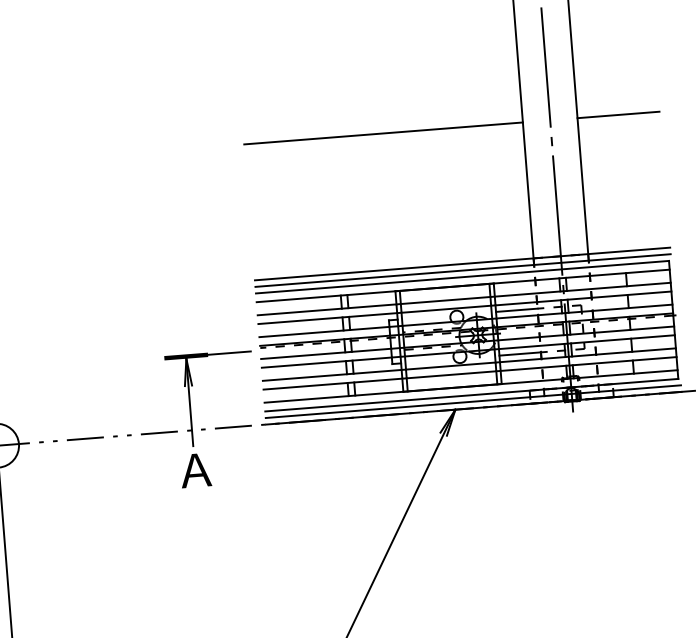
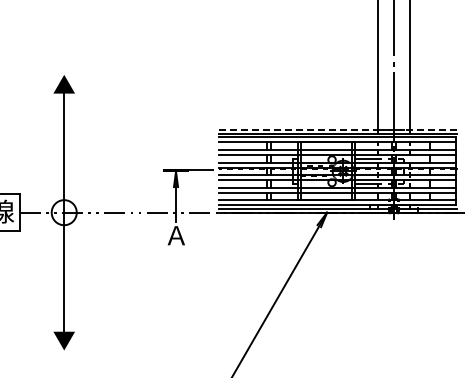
line: (617, 115) -> (432, 52), removed
line: (383, 134) -> (298, 52), removed
line: (462, 263) -> (337, 129), solid -> dashed

